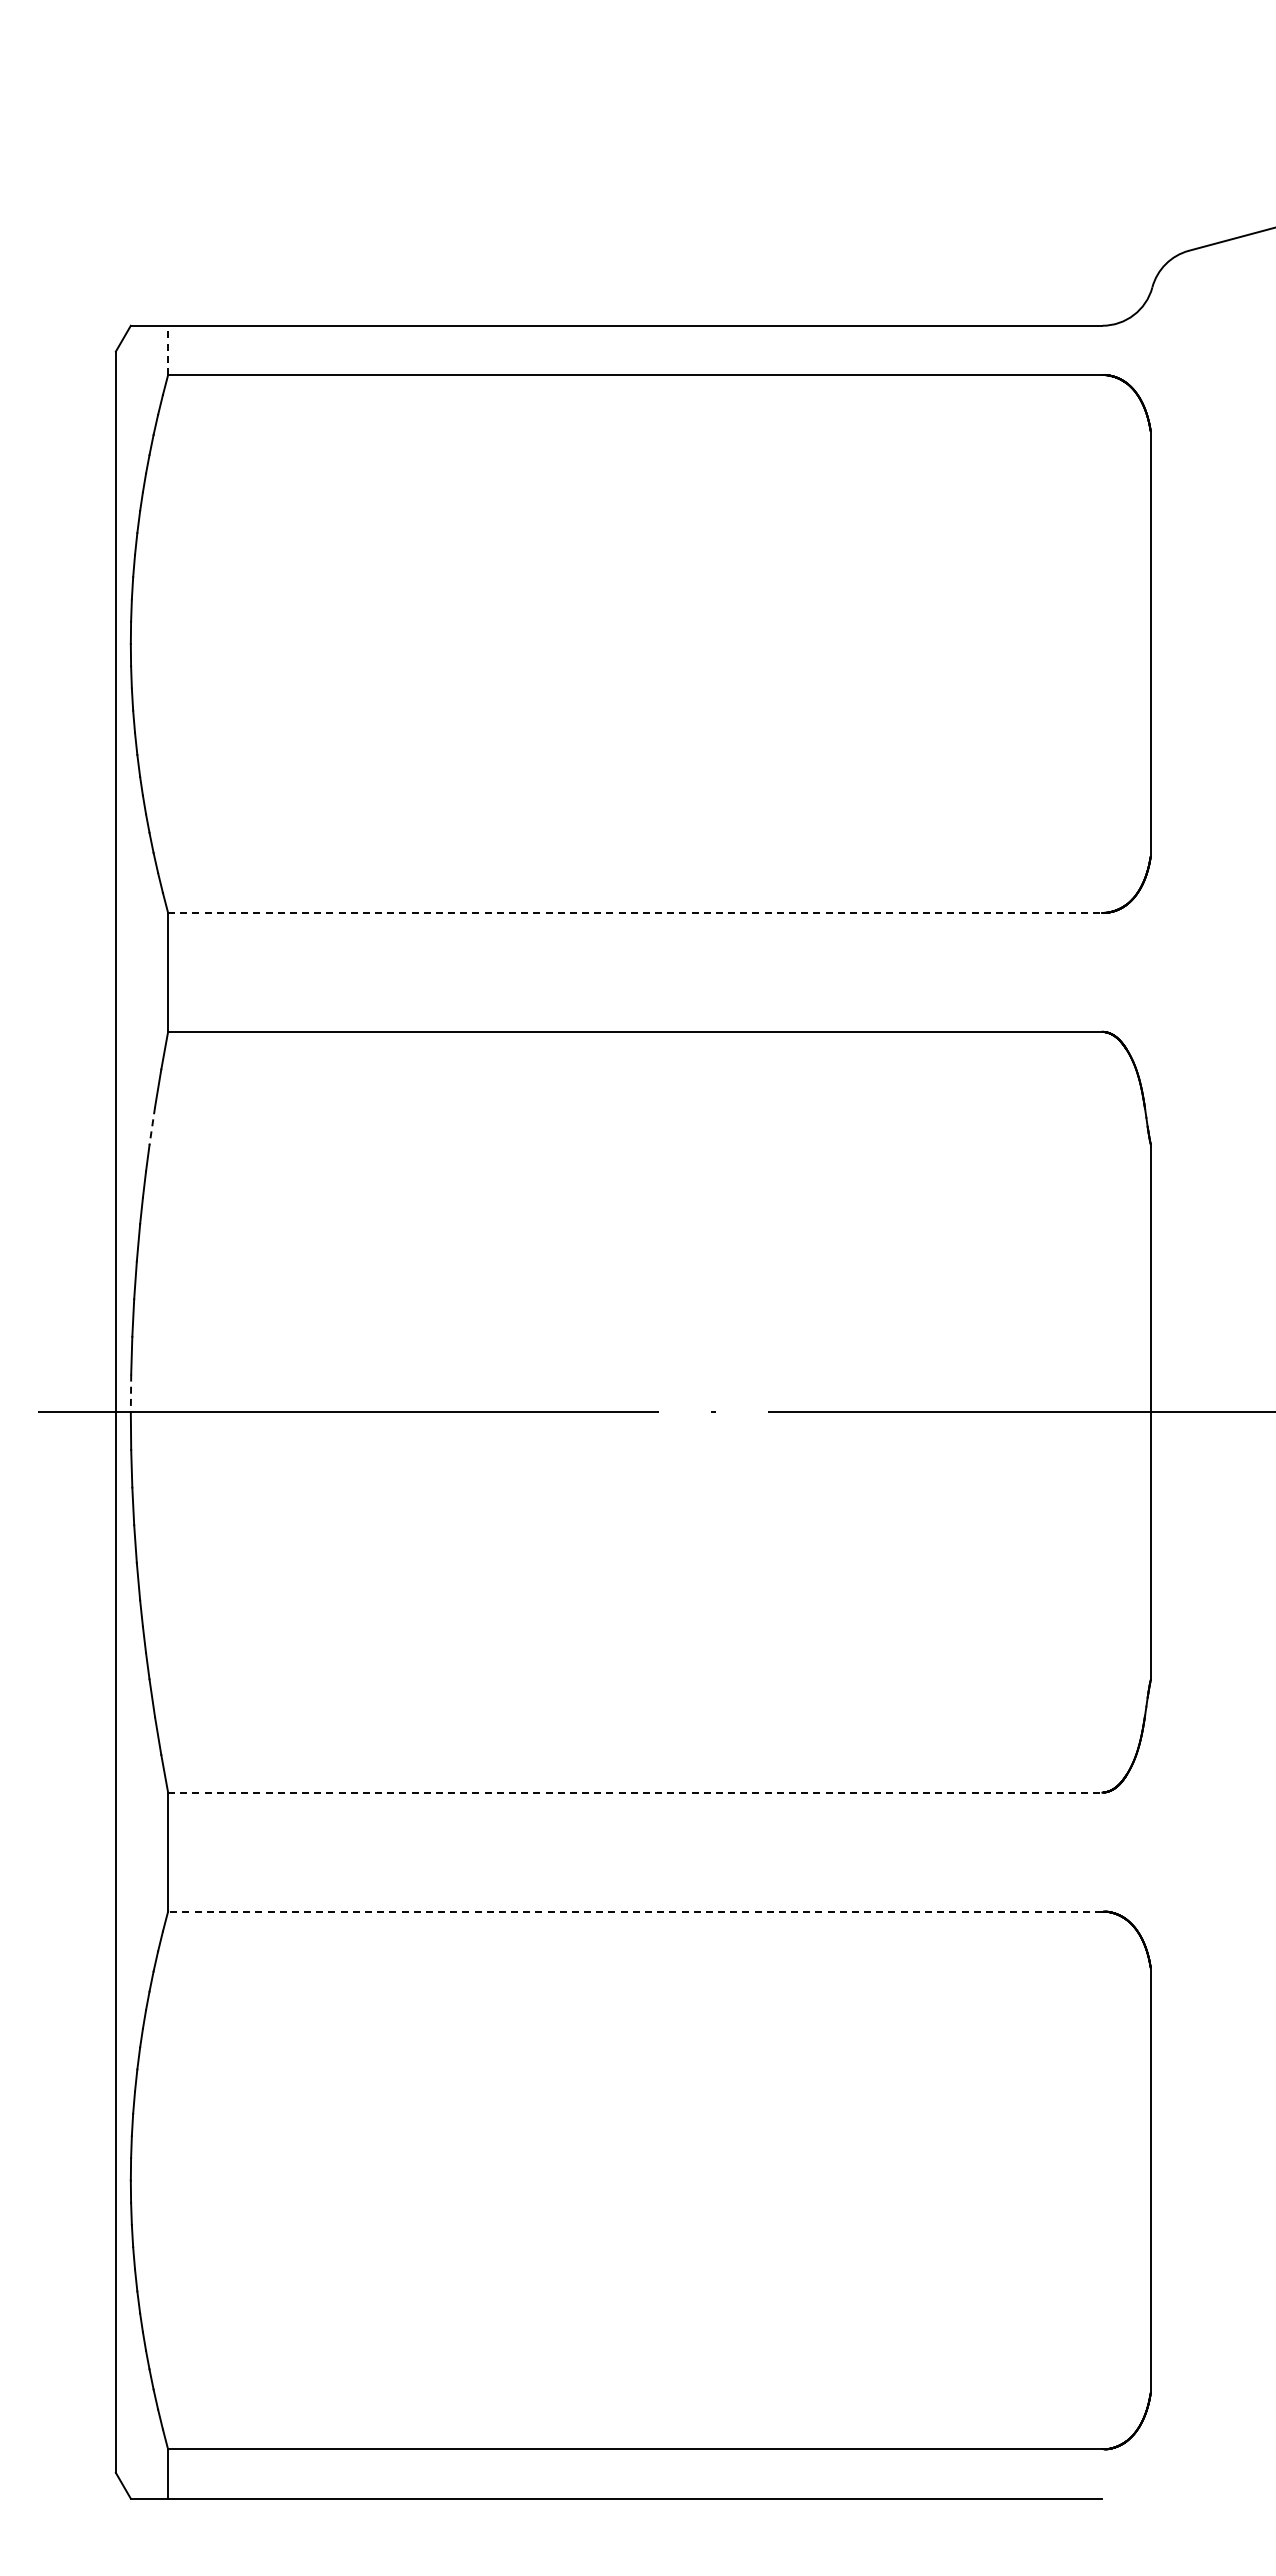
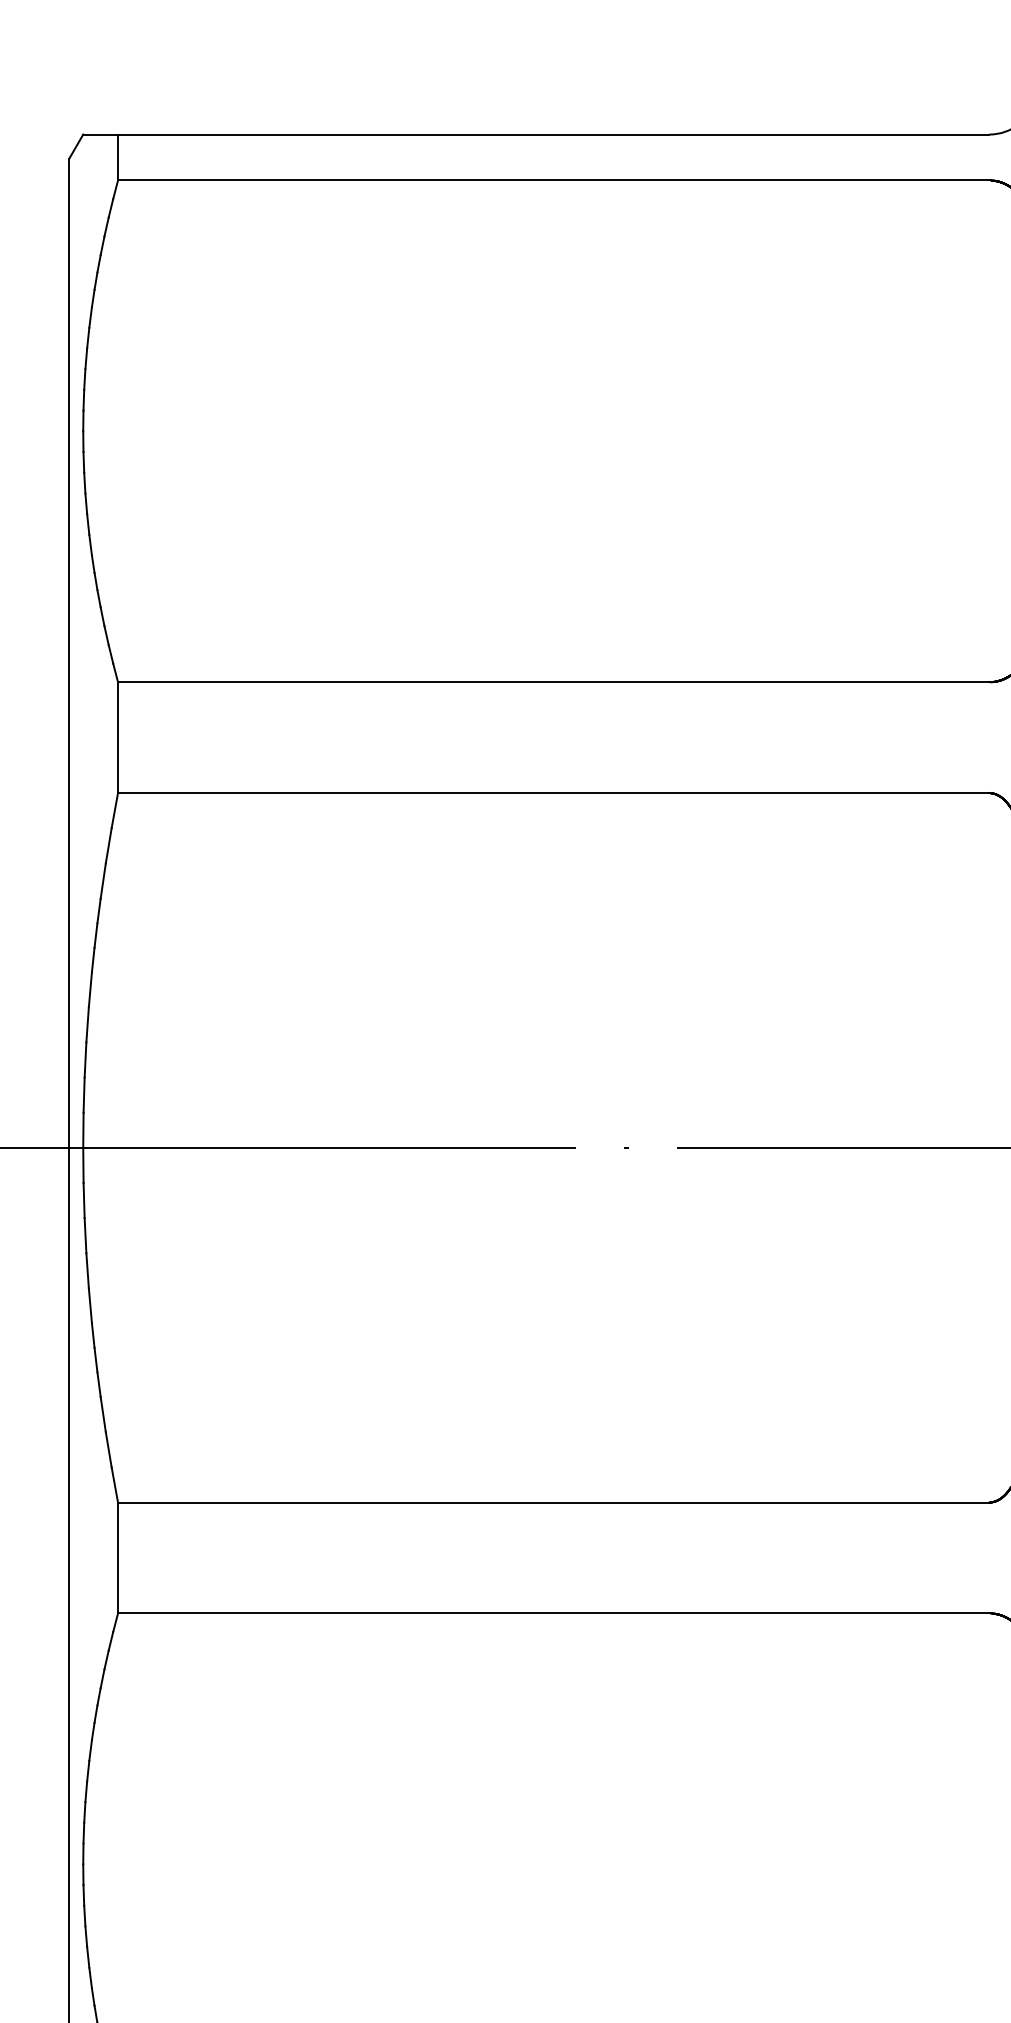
line: (168, 350) -> (118, 157), dashed -> solid
line: (635, 912) -> (553, 681), dashed -> solid
line: (152, 1126) -> (103, 881), dashed -> solid
line: (131, 1393) -> (83, 1130), dashed -> solid
line: (635, 1792) -> (553, 1502), dashed -> solid
line: (634, 1911) -> (552, 1613), dashed -> solid

